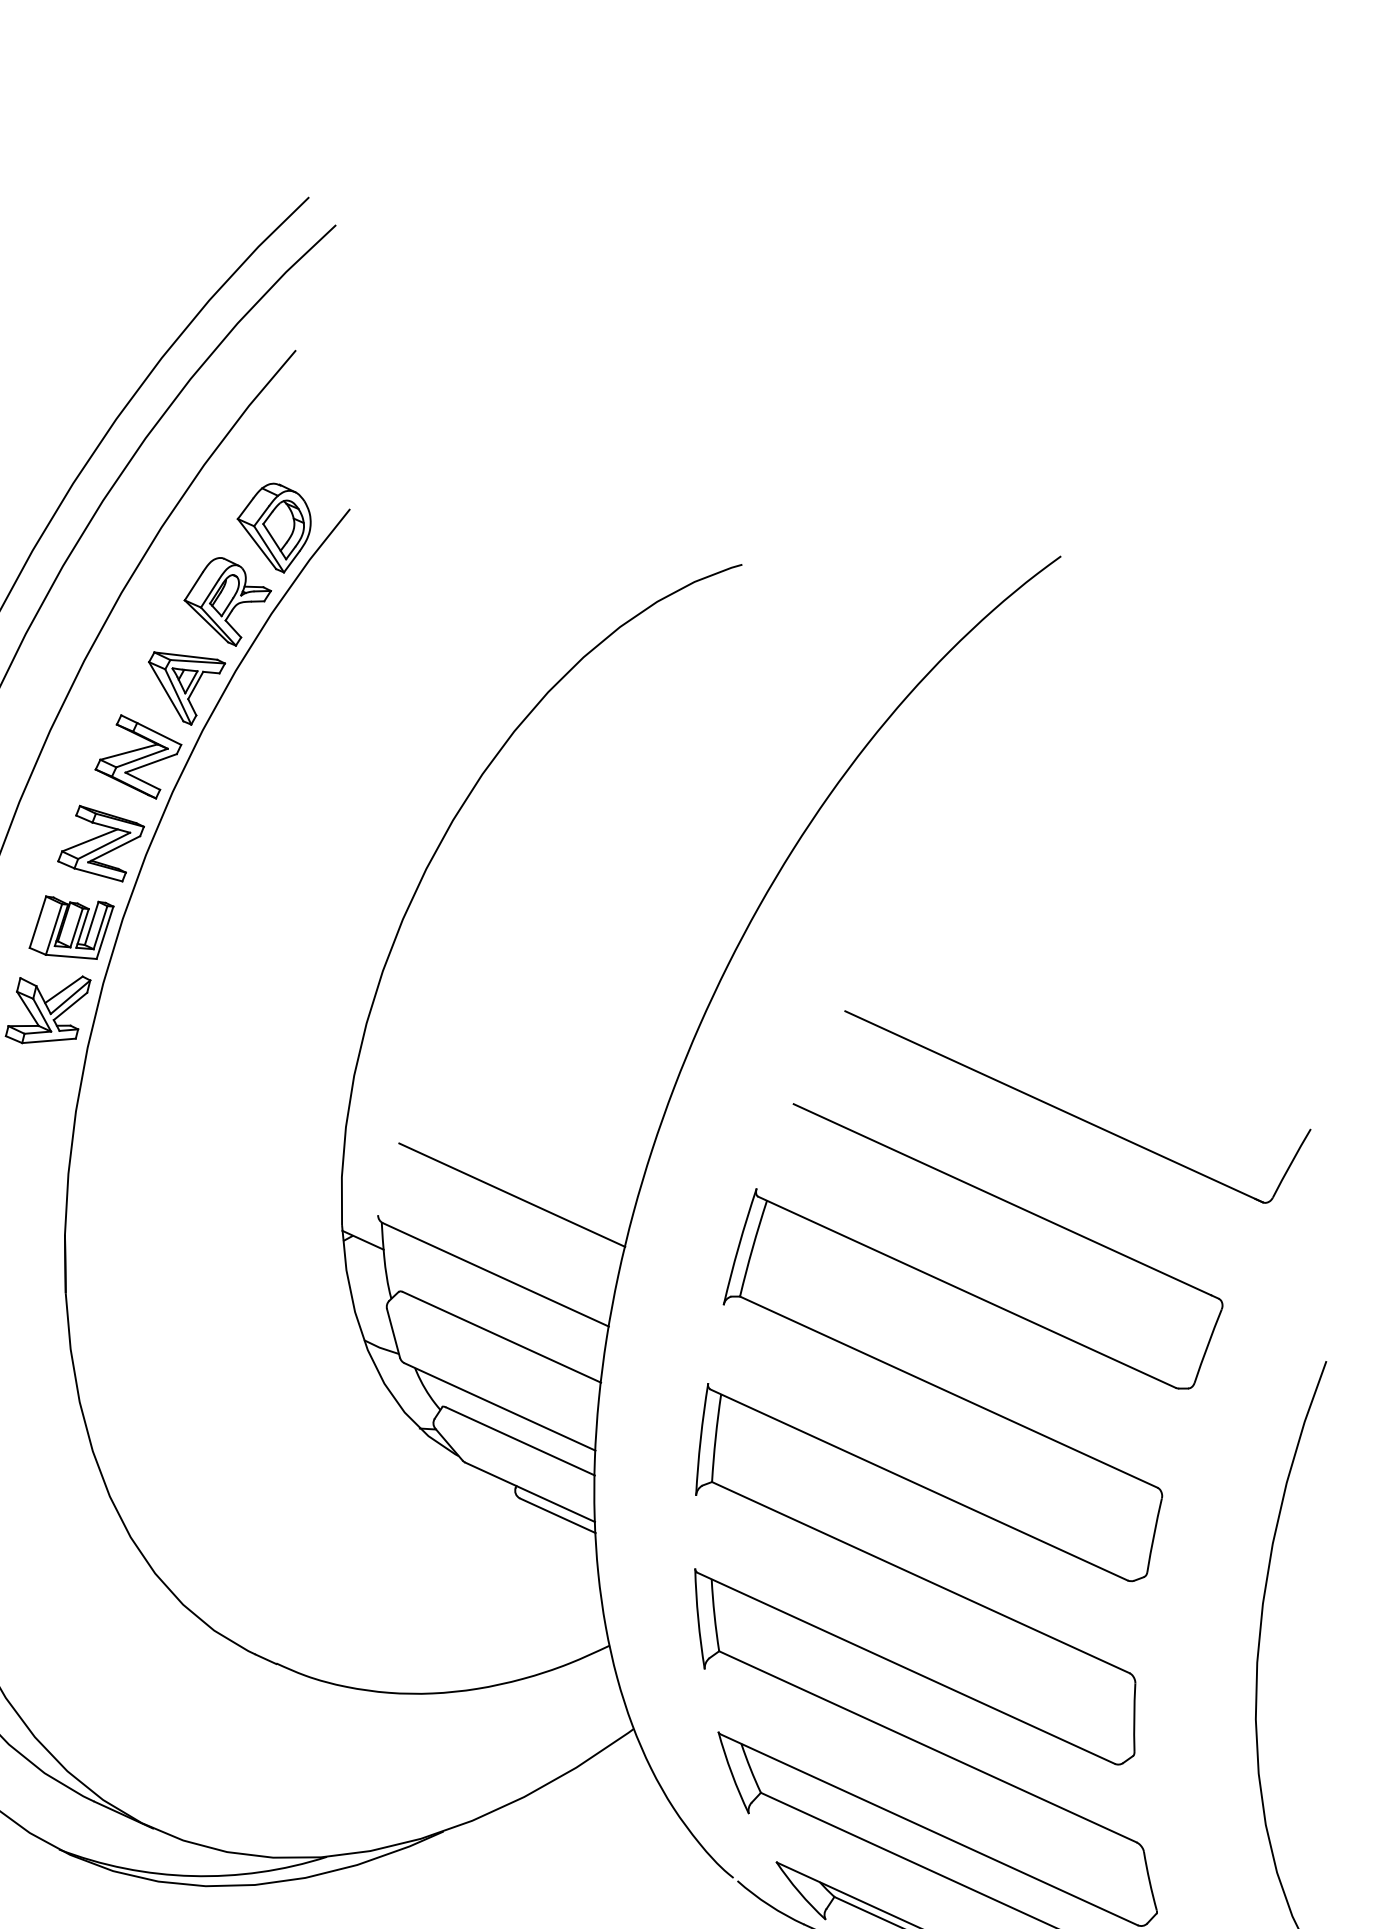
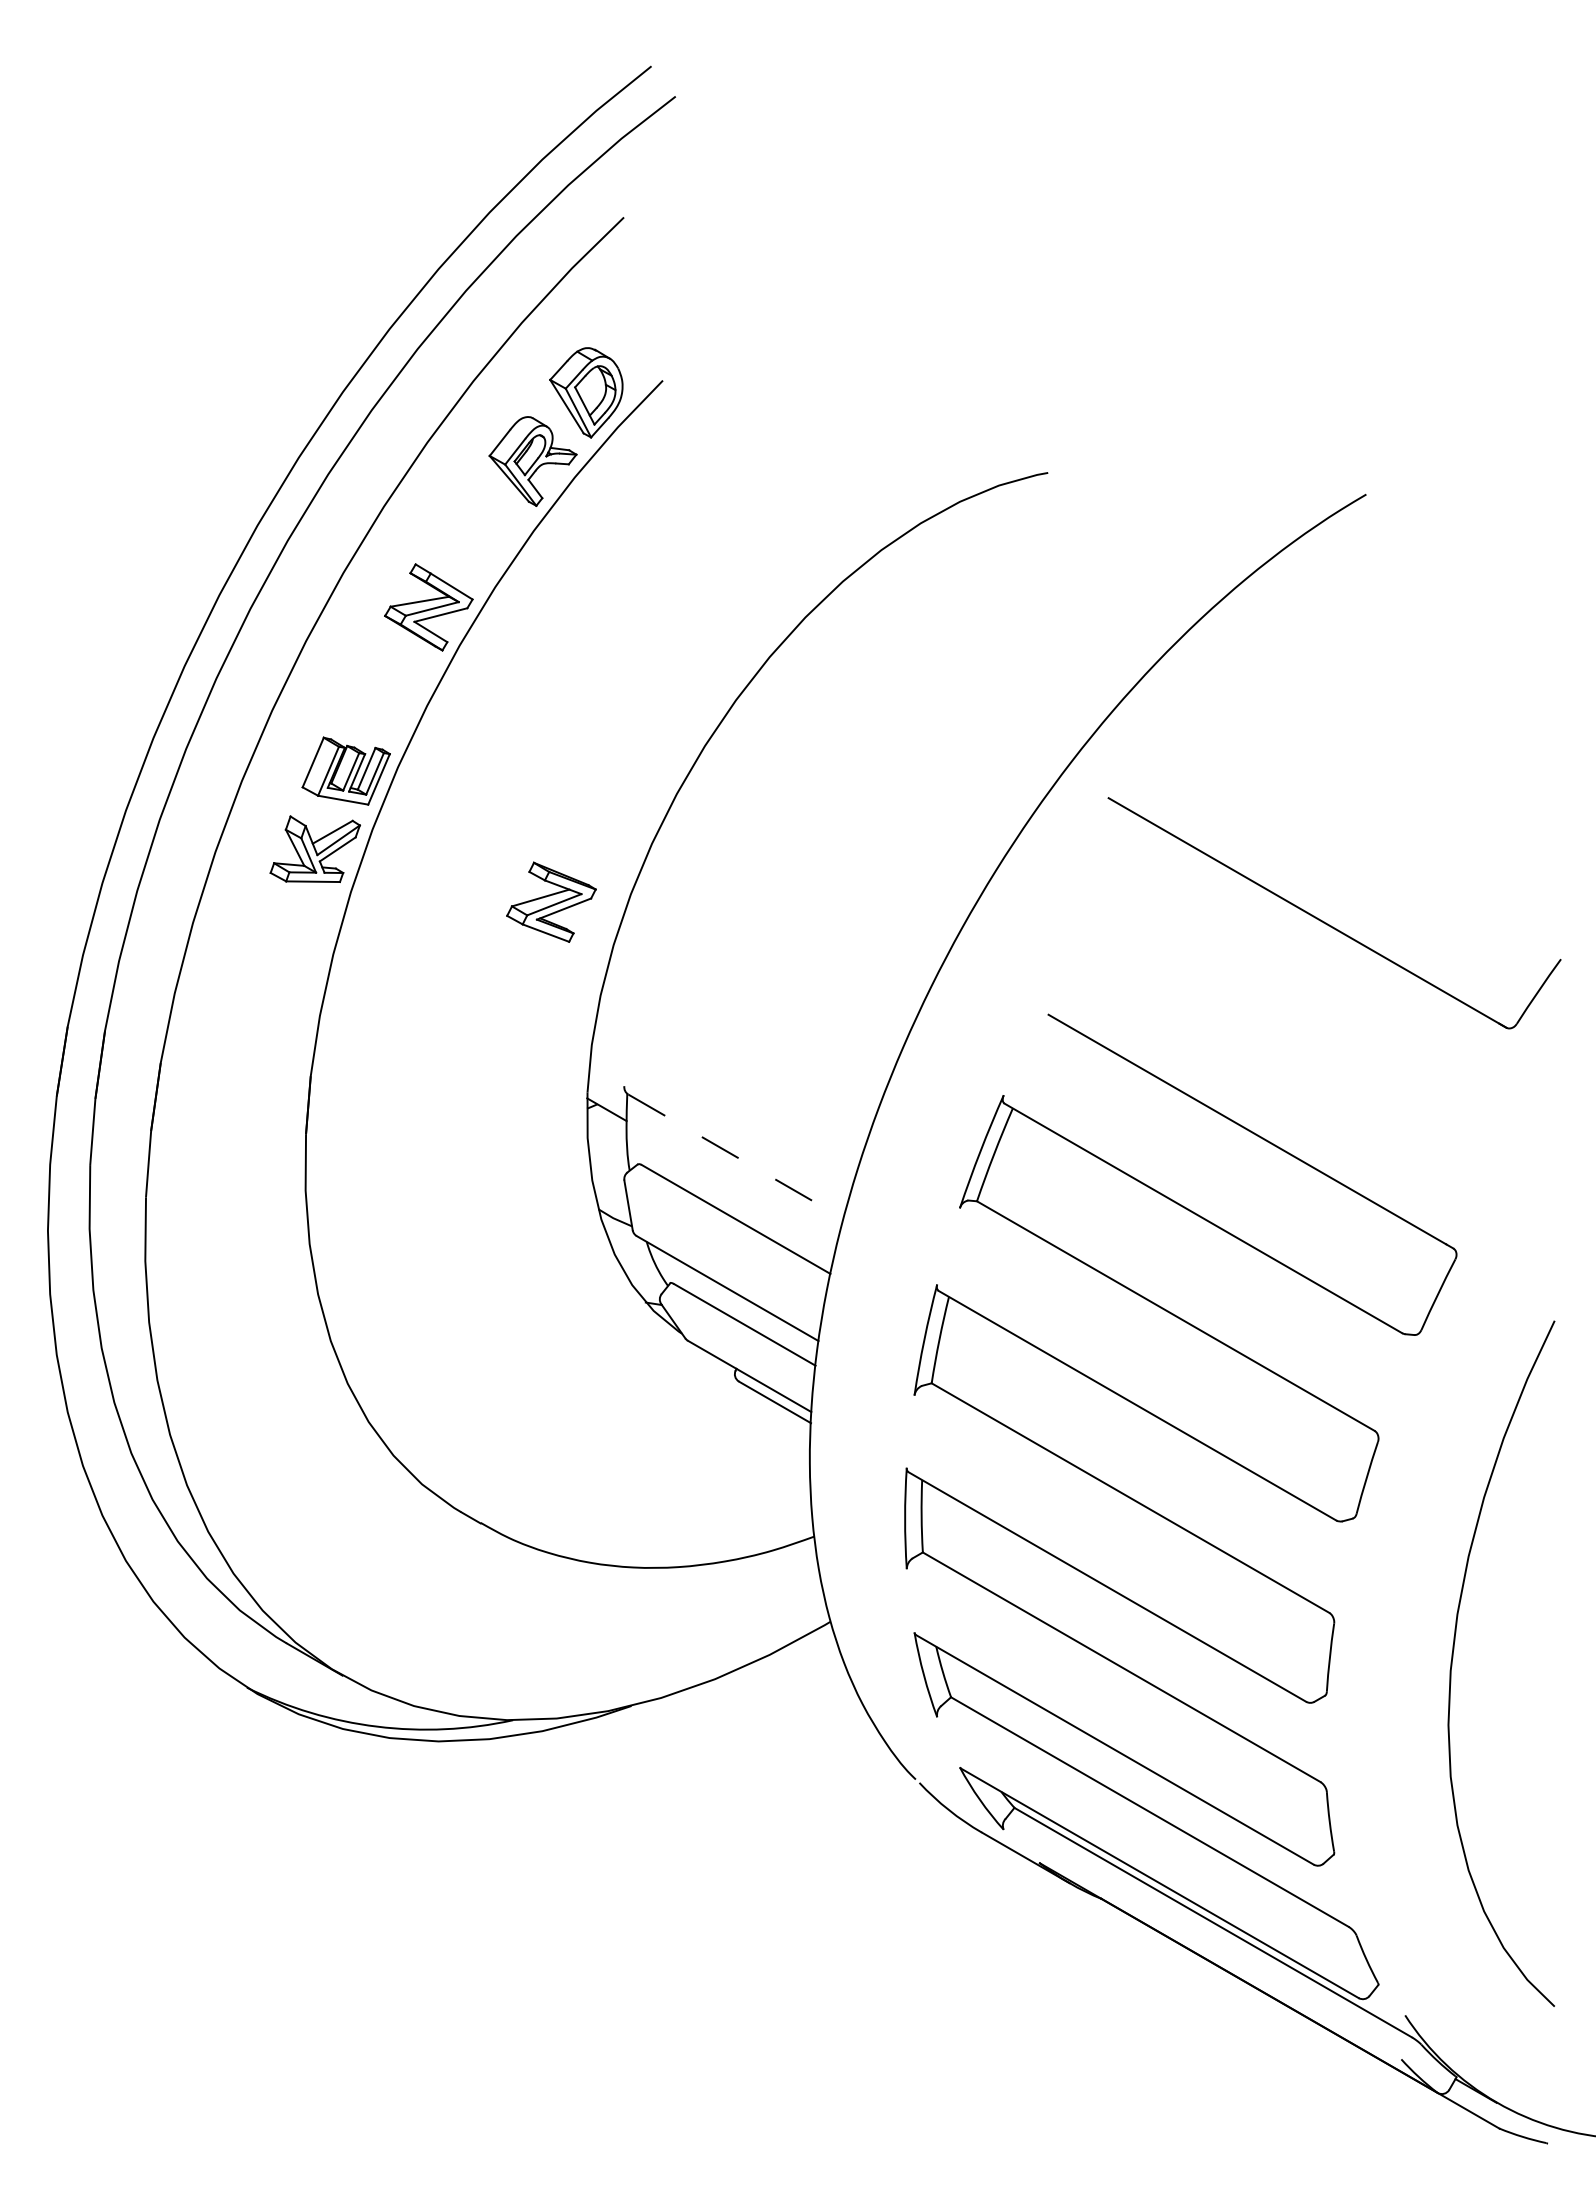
part: (188, 686) -> (485, 542), removed
part: (101, 842) -> (551, 901), moved
part: (1073, 1114) -> (1326, 922), moved
line: (511, 1194) -> (759, 1078), removed
line: (496, 1274) -> (736, 1156), solid -> dashed

